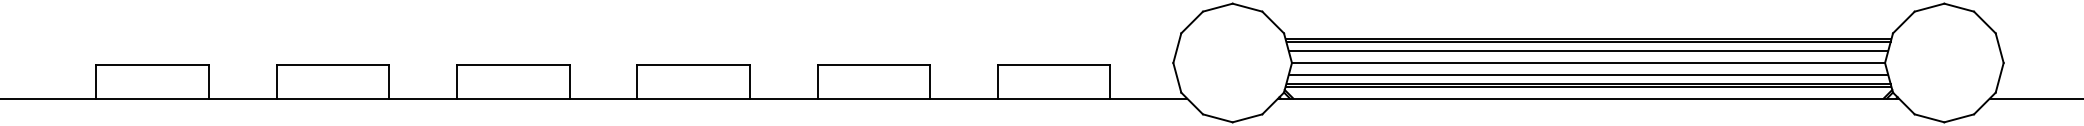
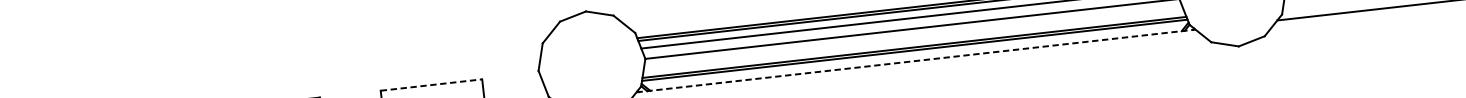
line: (1054, 65) -> (431, 85), solid -> dashed
line: (1588, 74) -> (913, 39), removed
line: (1589, 98) -> (916, 60), solid -> dashed

